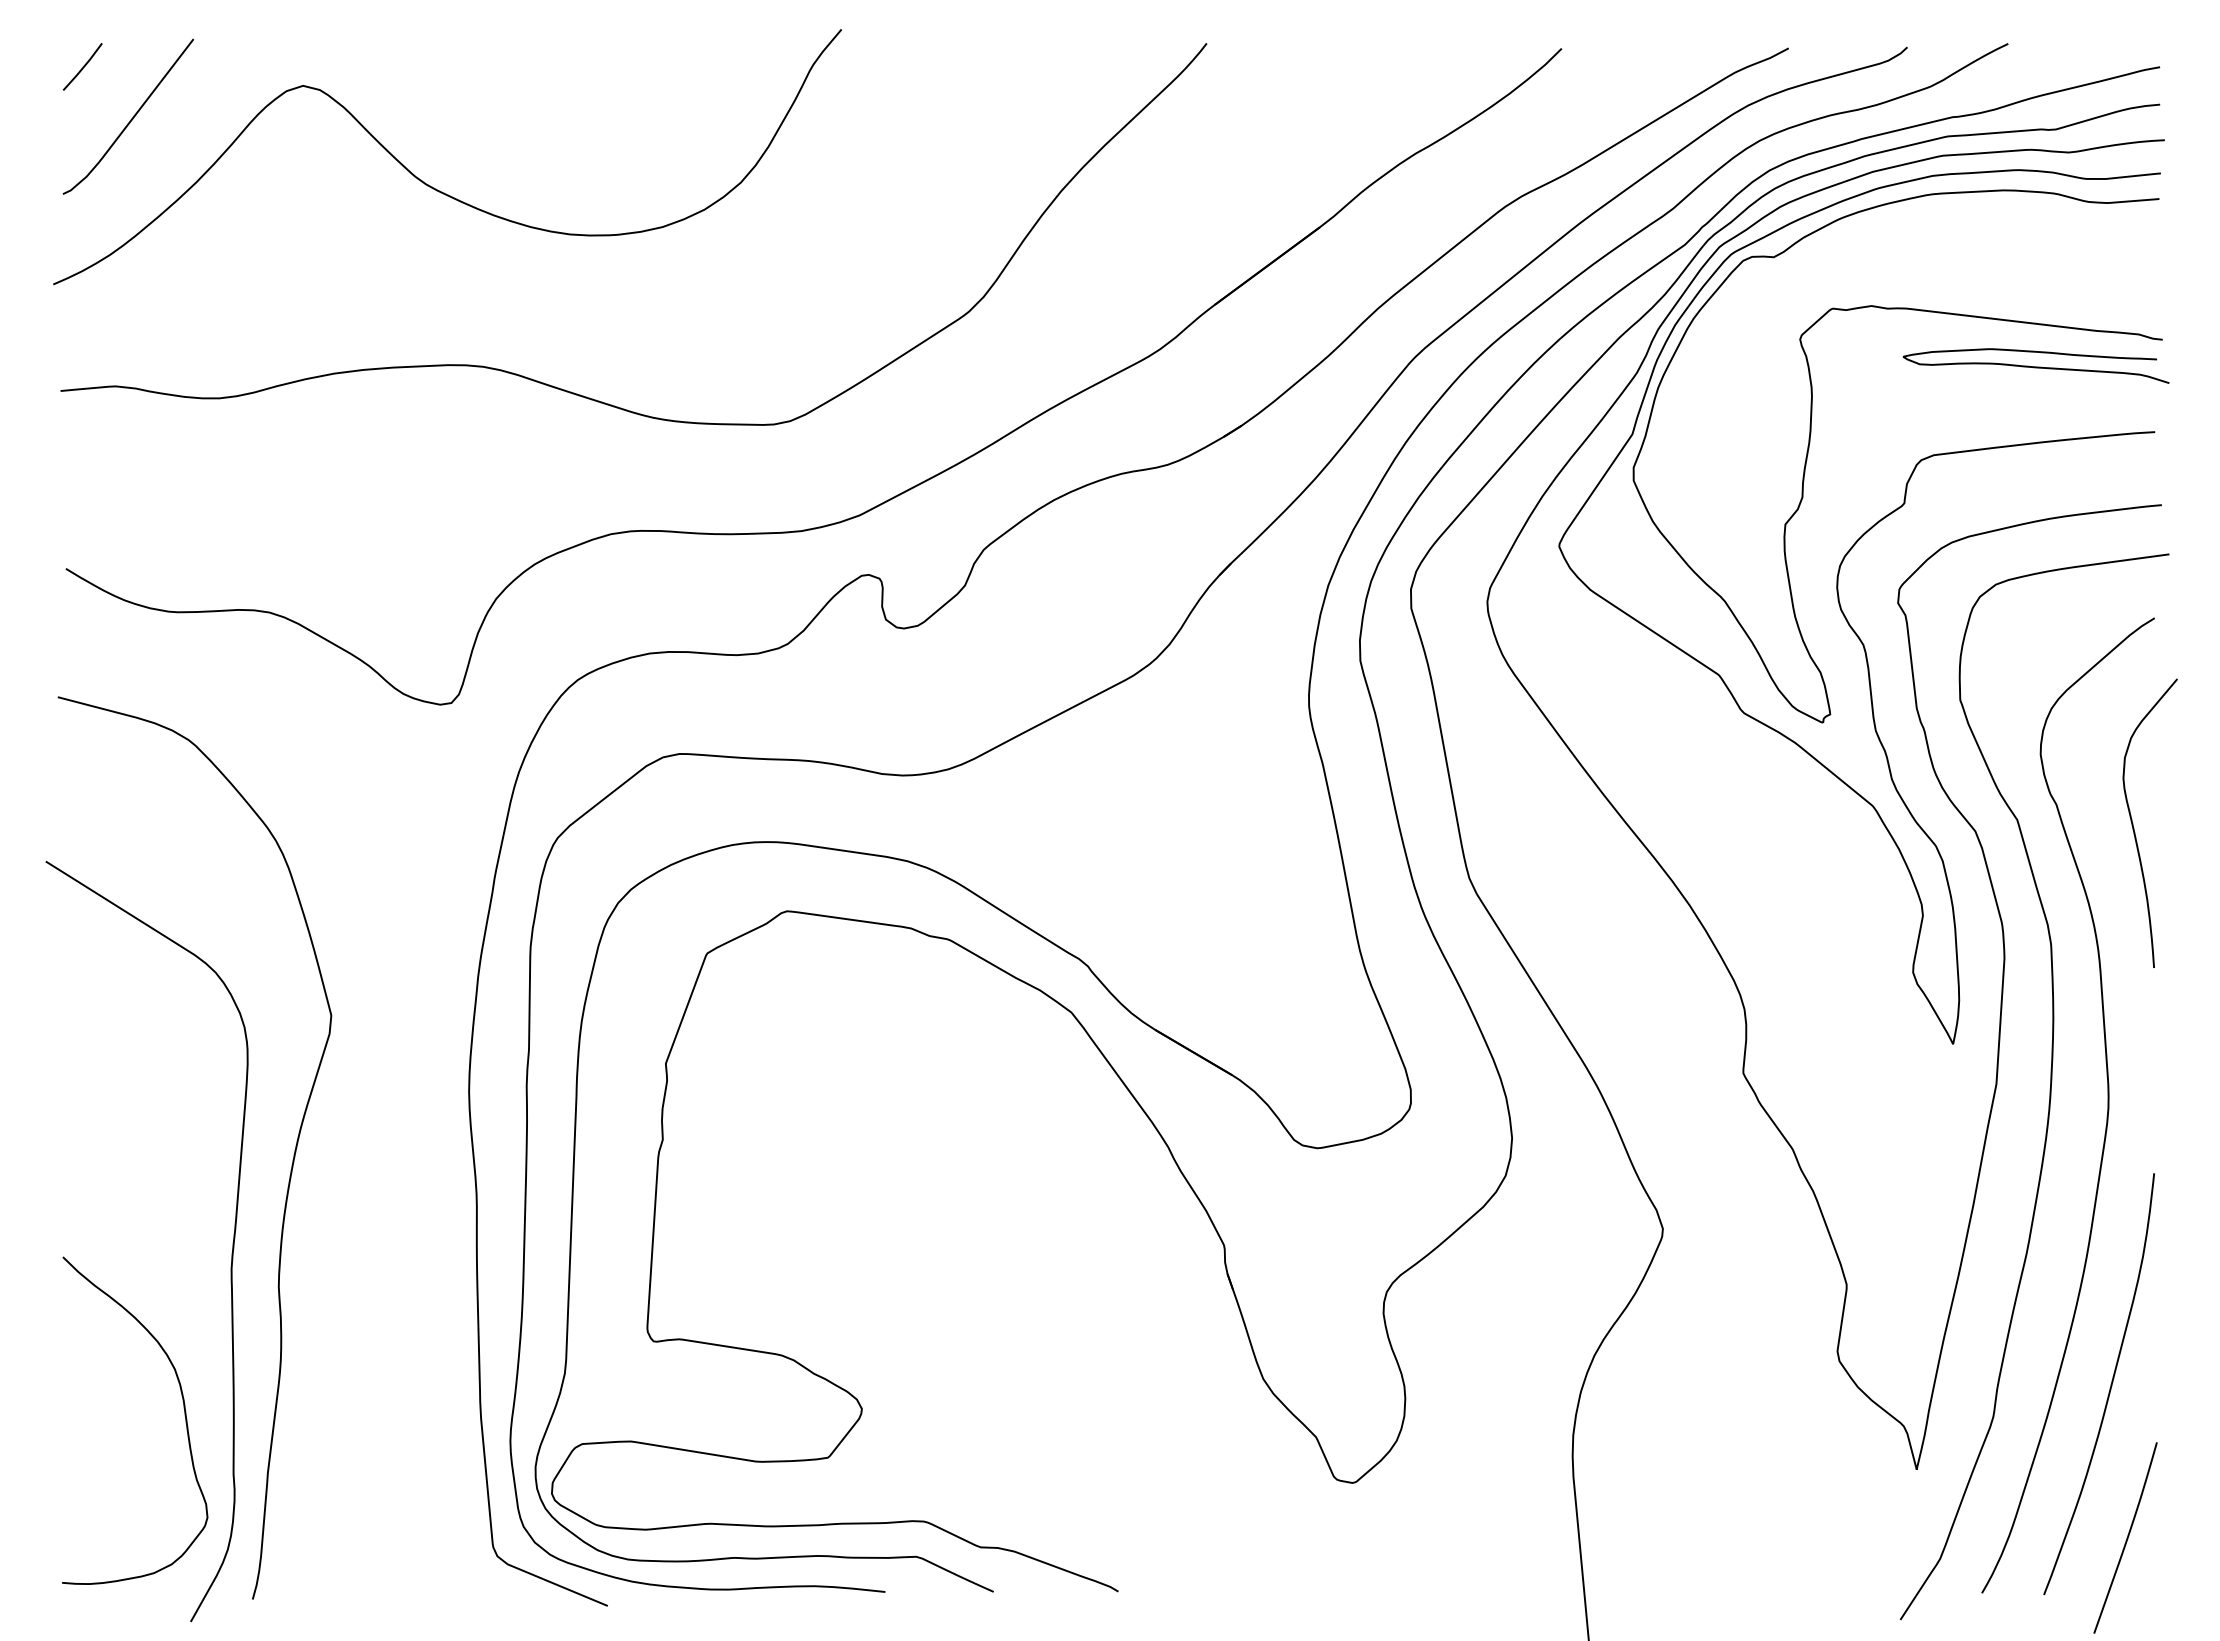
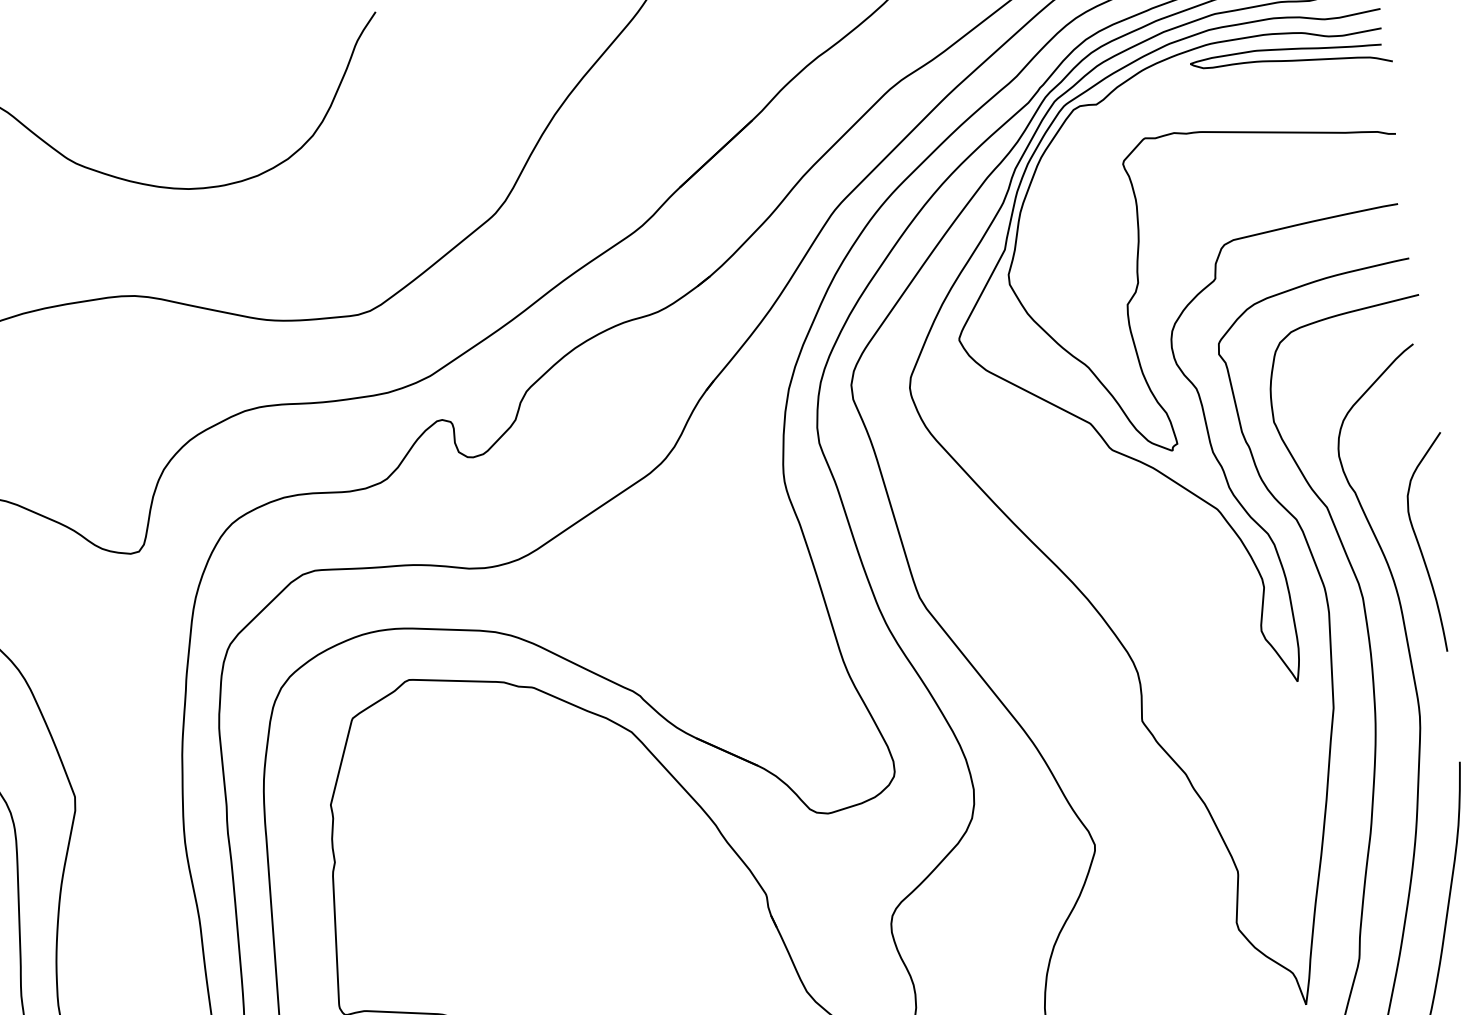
curve: (2035, 366) -> (1290, 60), moved
curve: (2134, 827) -> (1420, 547), moved

